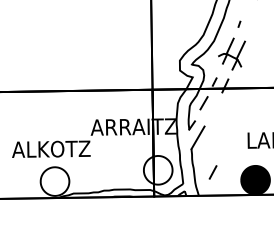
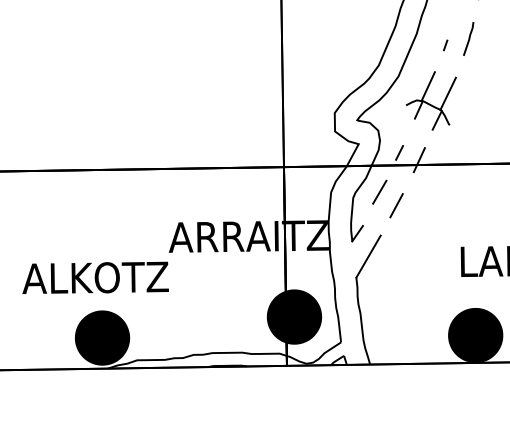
line: (251, 20) -> (468, 38), added
fill: (157, 169) -> (293, 315), added
line: (212, 172) -> (395, 205), moved
fill: (54, 181) -> (101, 337), added

